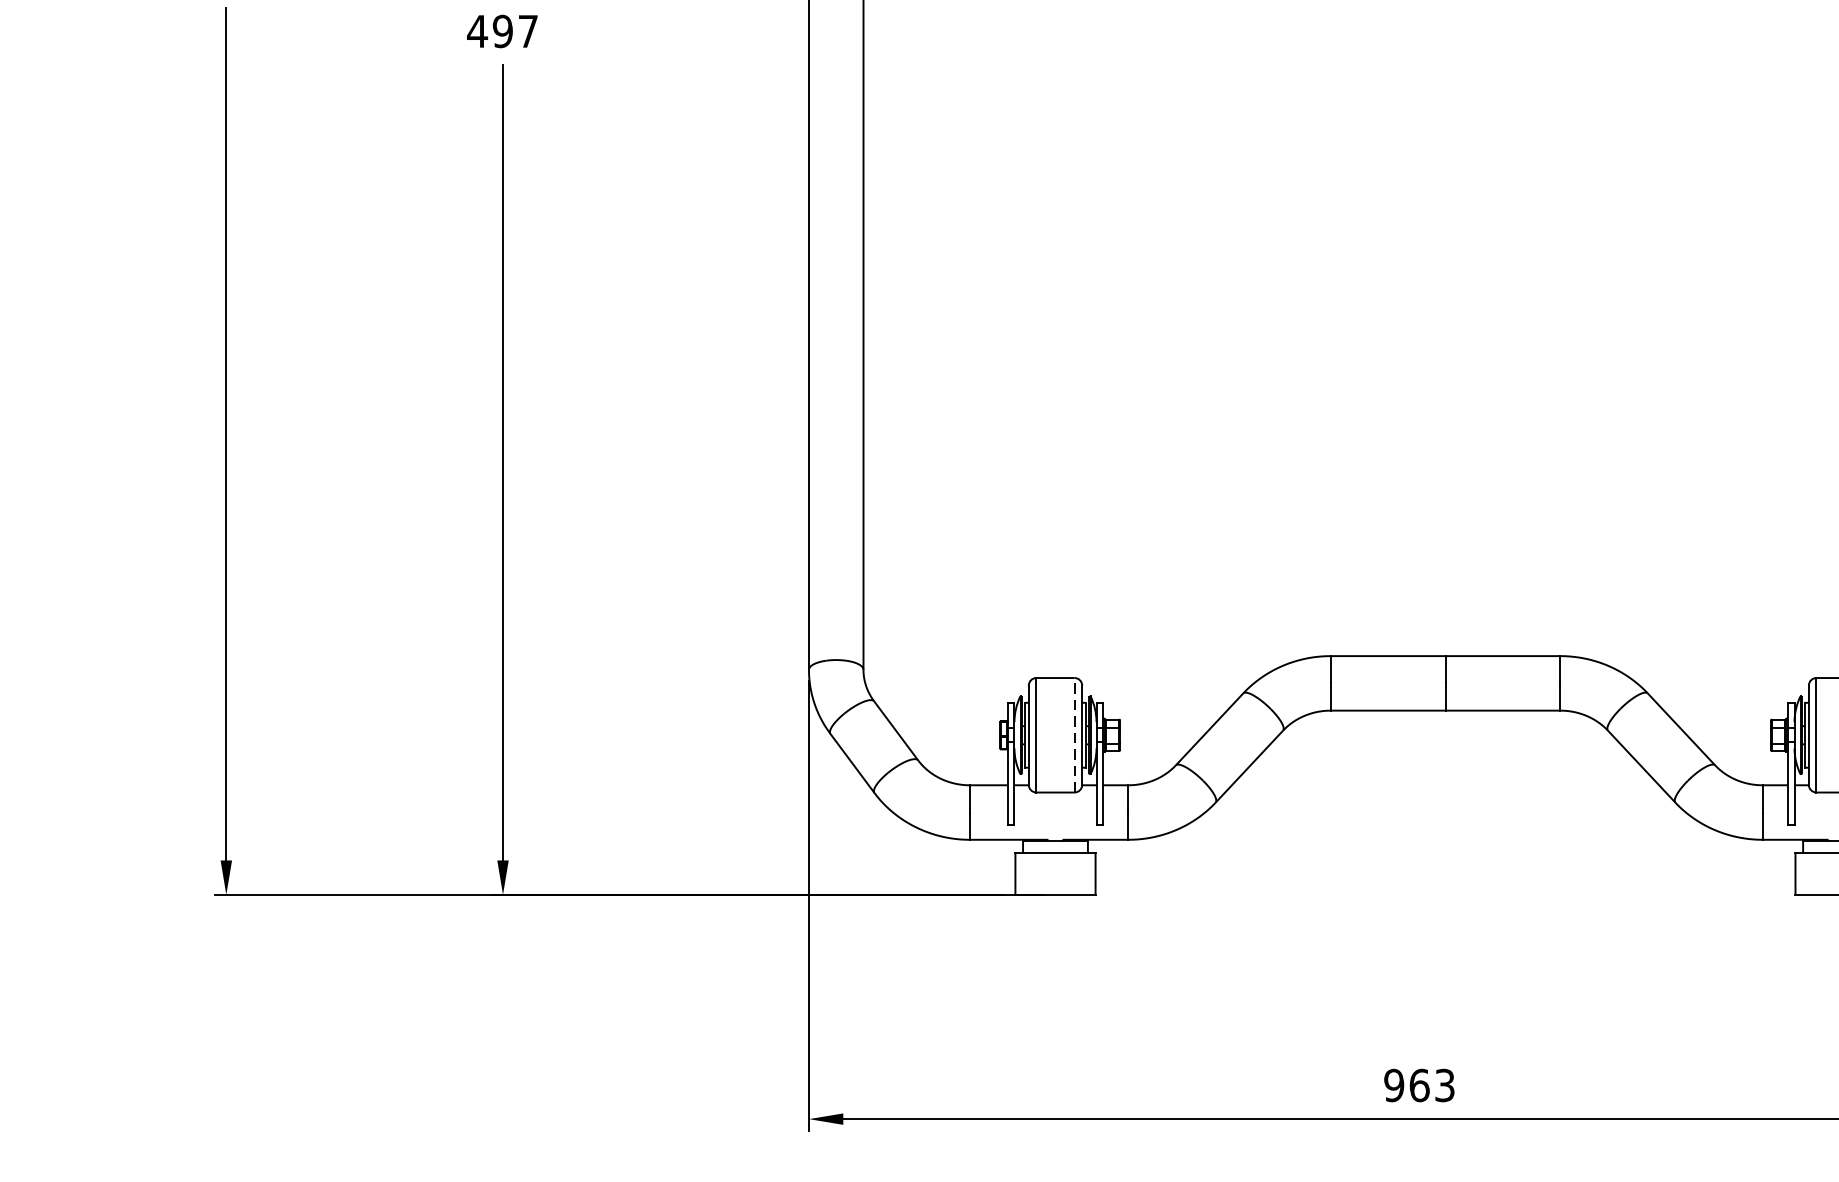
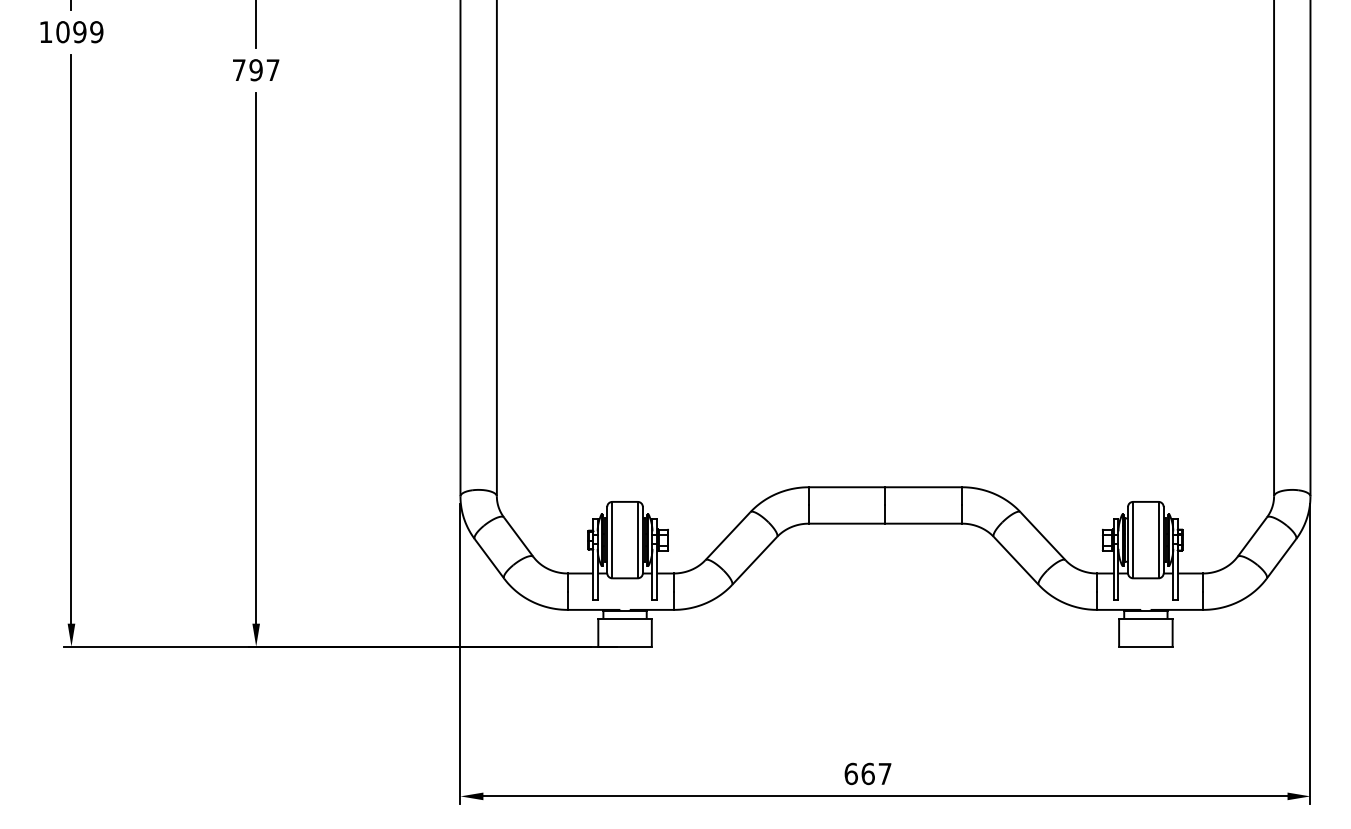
text: (477, 30) -> (239, 69), 497 -> 797
line: (1074, 734) -> (637, 539), dashed -> solid
text: (1418, 1084) -> (867, 773), 963 -> 667

